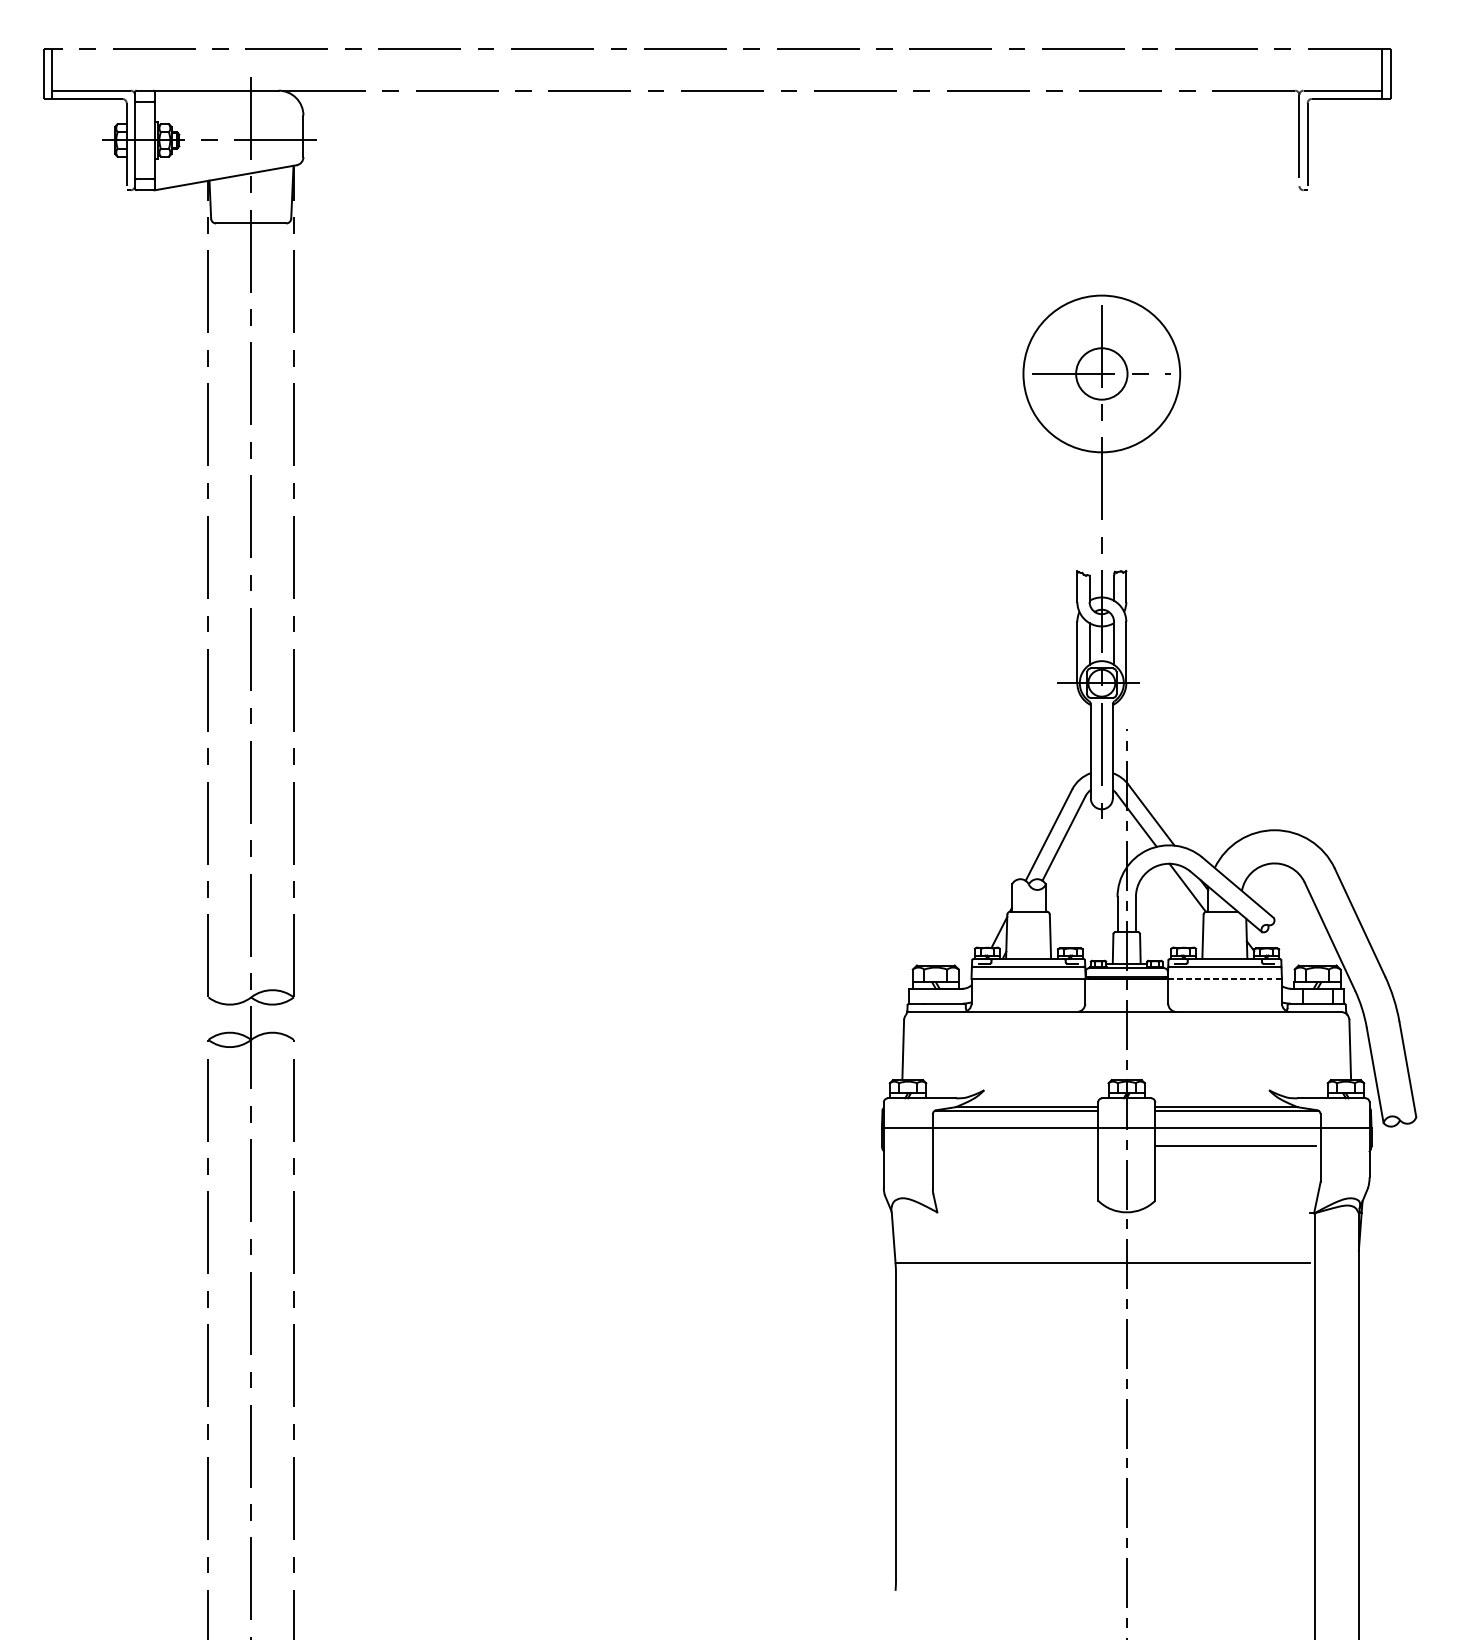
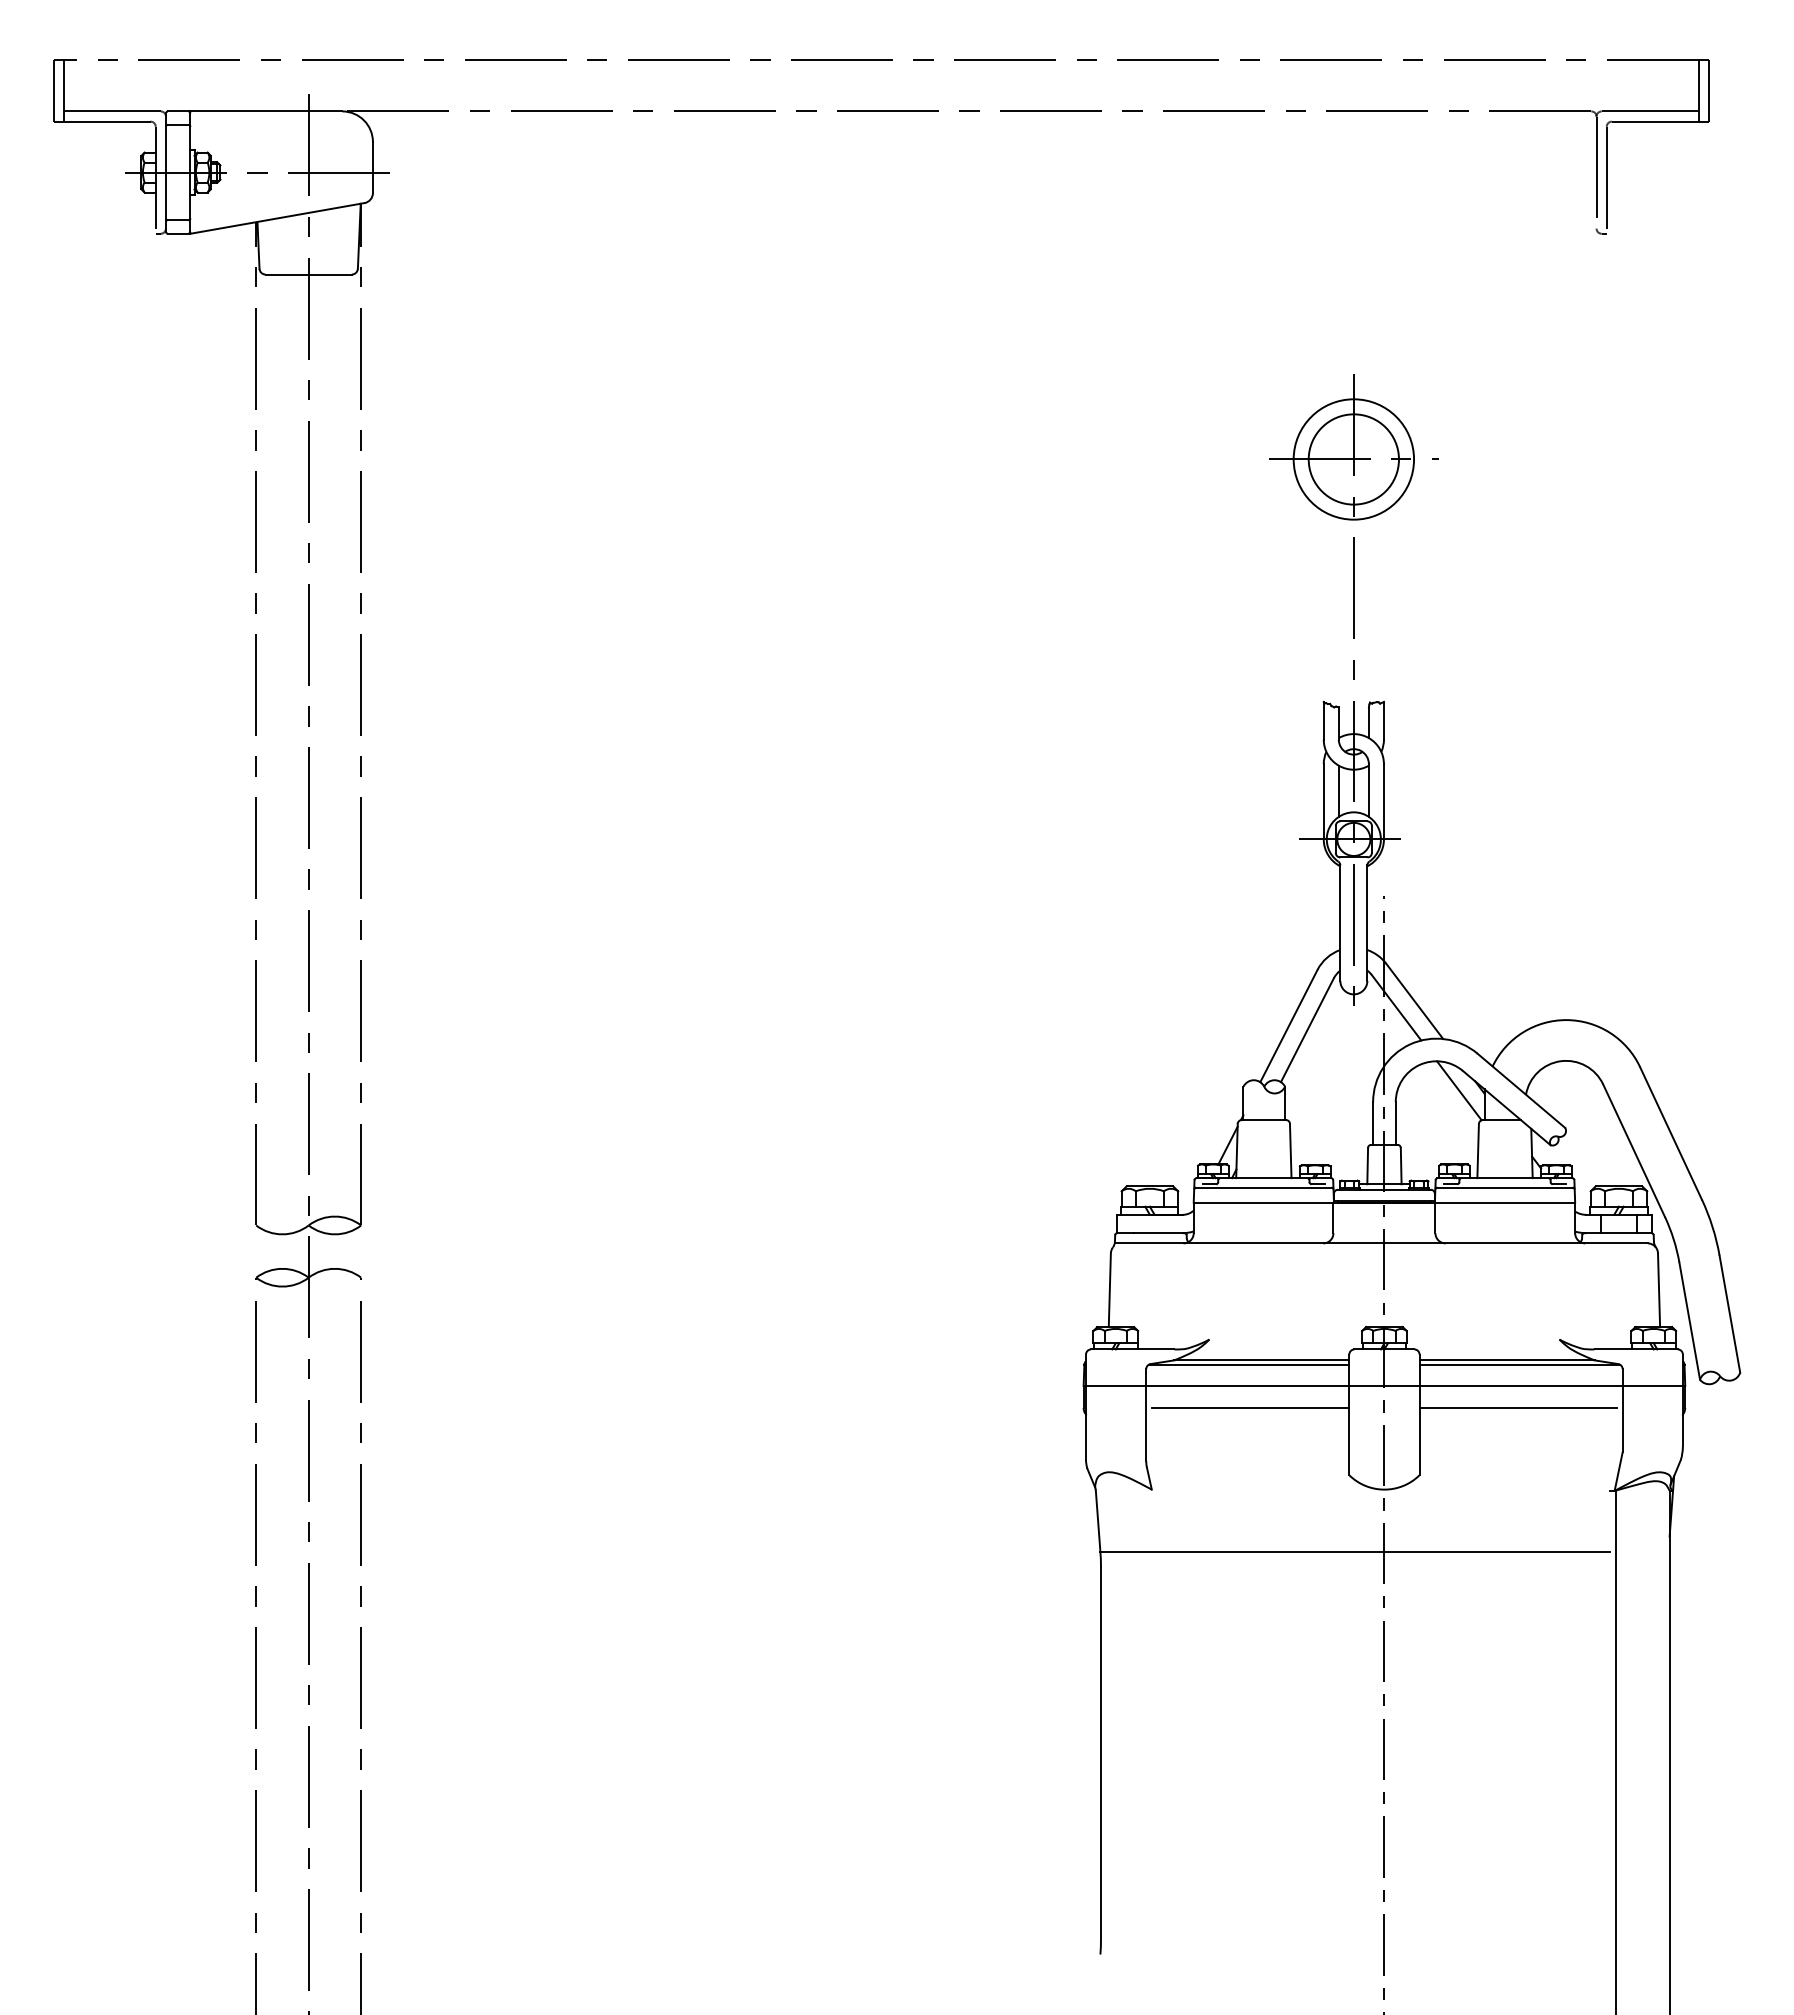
circle: (1101, 373) -> (1353, 459), size x0.62
circle: (1101, 373) -> (1353, 459), size x1.43
line: (1225, 978) -> (1505, 1202), dashed -> solid
line: (1017, 1145) -> (1250, 1407), added

